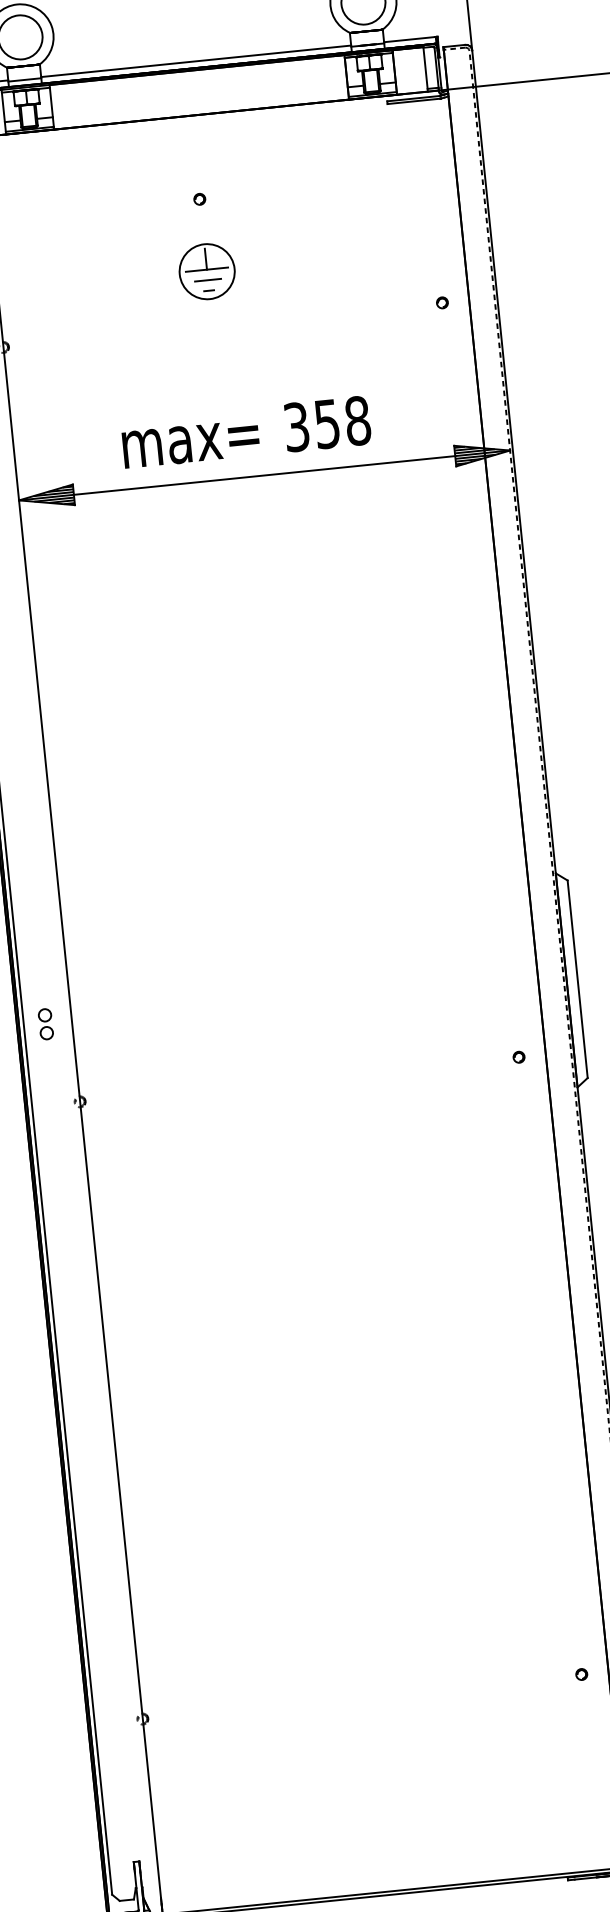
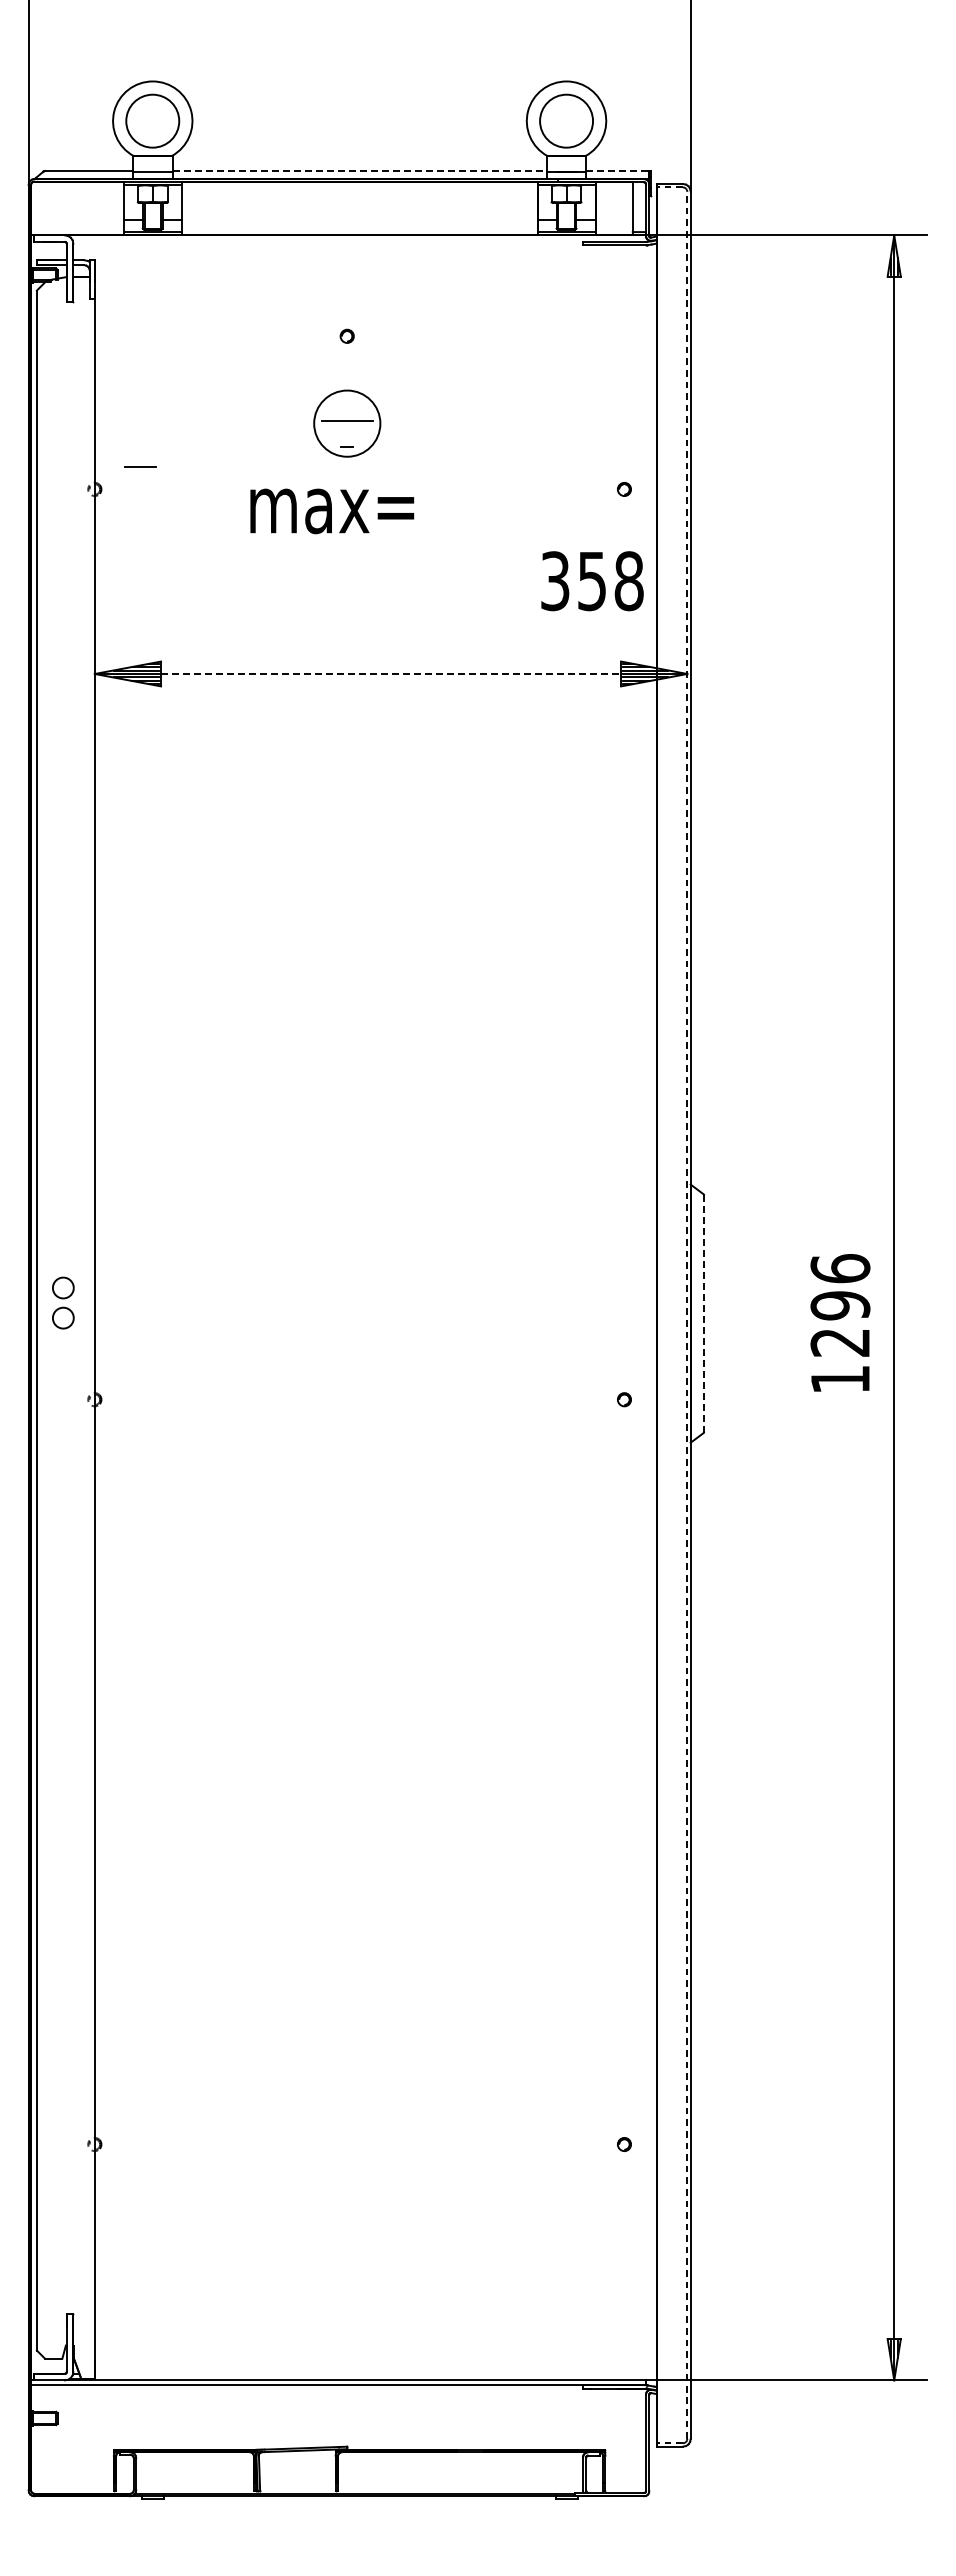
line: (409, 39) -> (617, 171), solid -> dashed
line: (196, 61) -> (360, 171), solid -> dashed
line: (206, 259) -> (347, 408), removed
line: (208, 279) -> (140, 466), moved
text: (327, 424) -> (592, 581), moved
text: (191, 443) -> (332, 511), moved
line: (264, 475) -> (391, 673), solid -> dashed
line: (577, 979) -> (703, 1313), solid -> dashed
part: (45, 1023) -> (63, 1302), size x1.4

